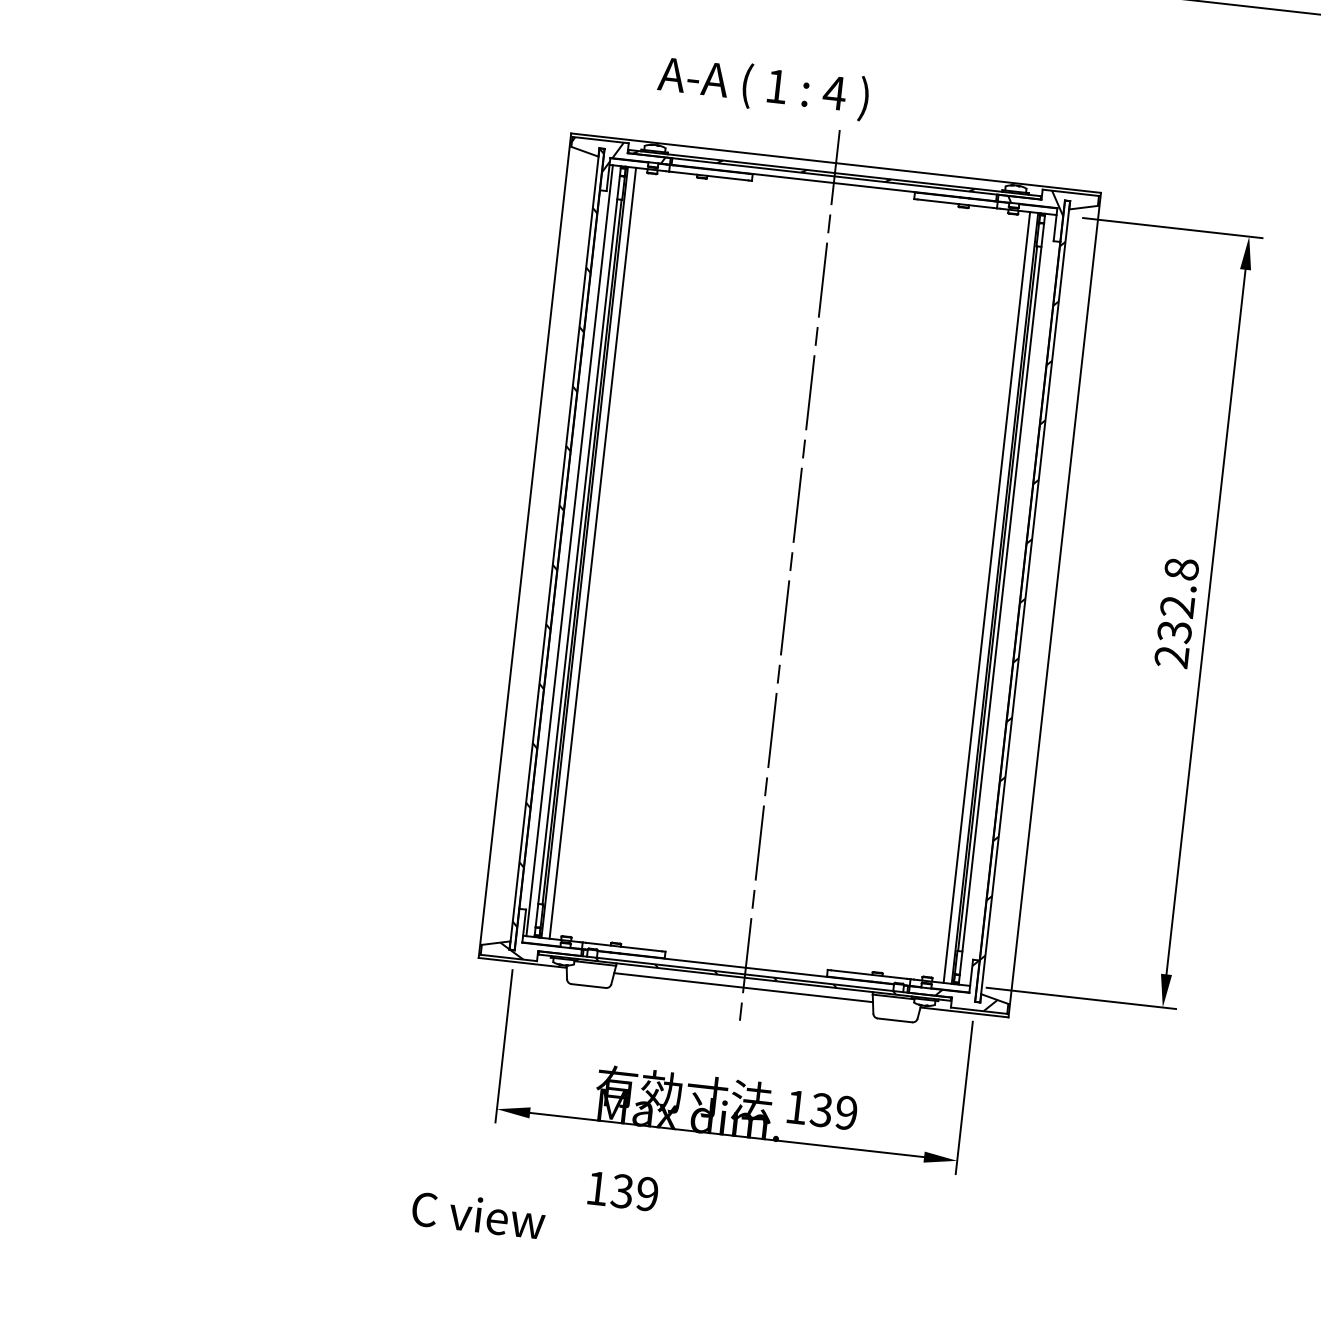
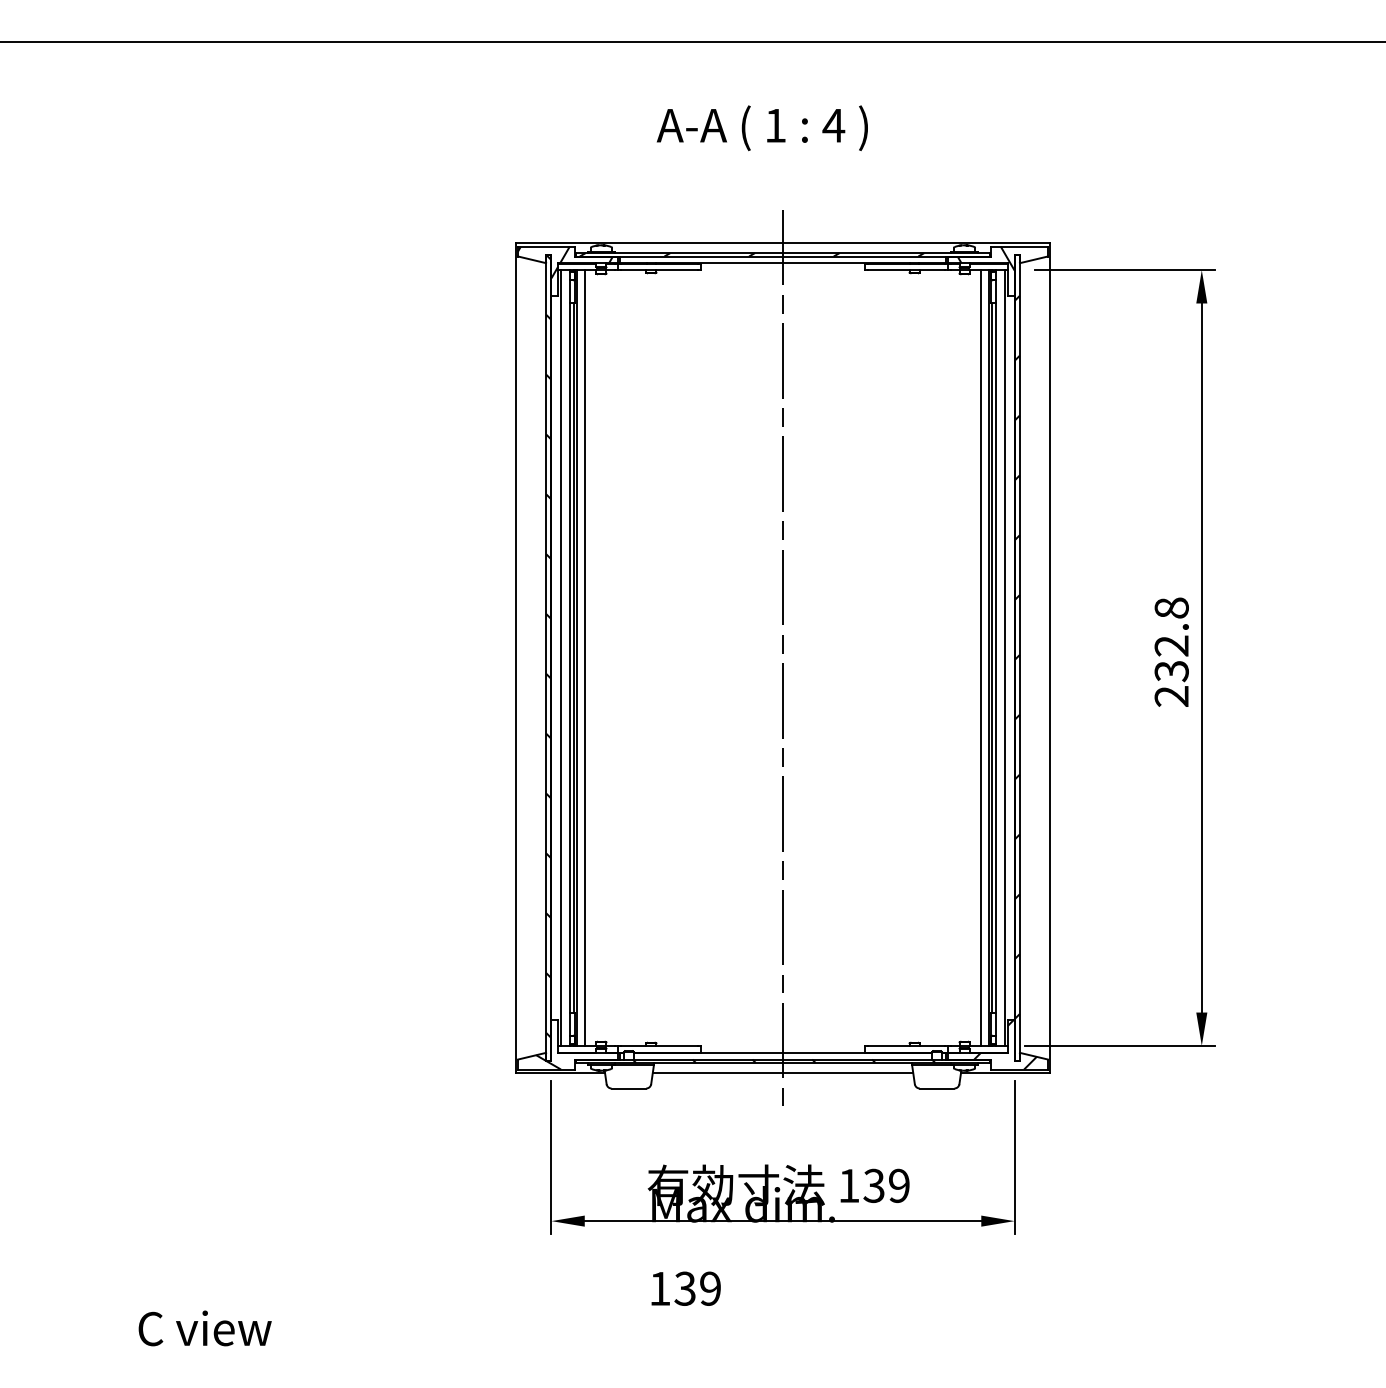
text: (762, 87) -> (761, 128), moved
line: (1010, 599) -> (1004, 657), added
text: (478, 1215) -> (204, 1328), moved

